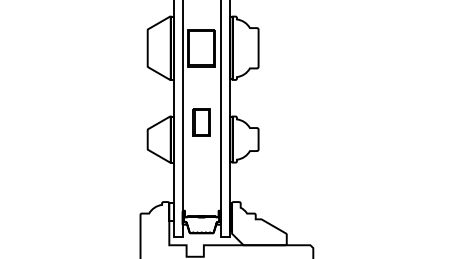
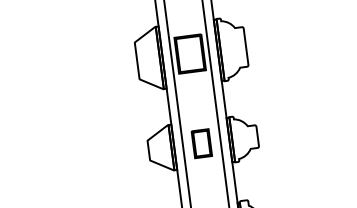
part: (201, 122) -> (201, 143), moved

